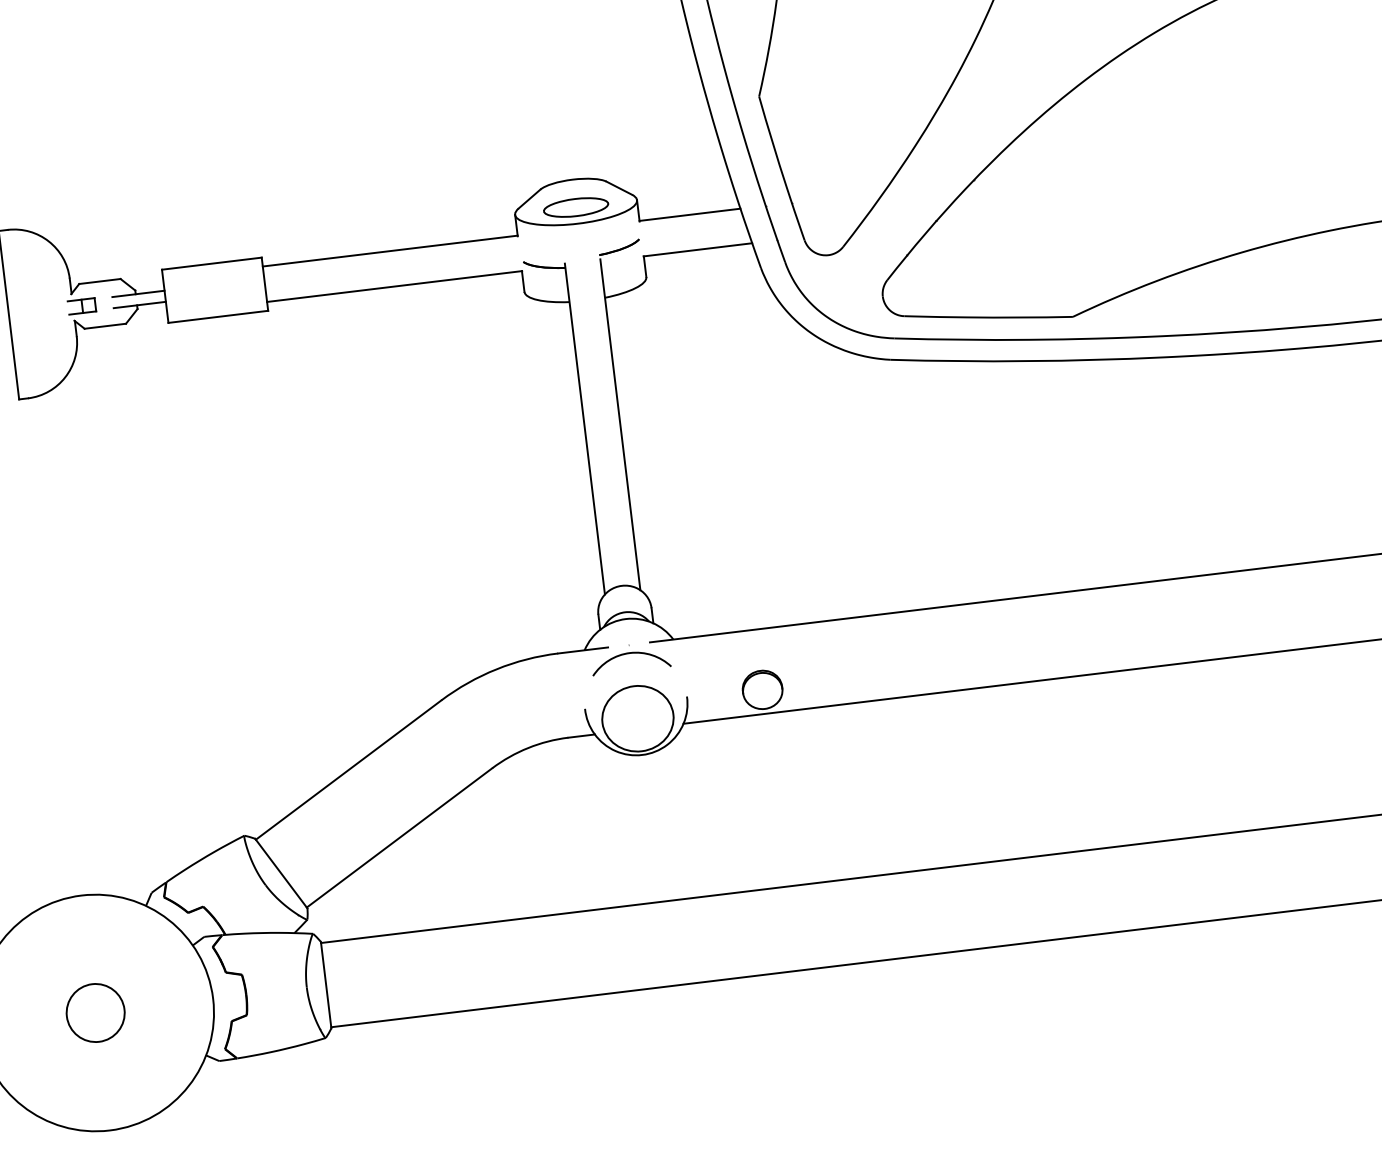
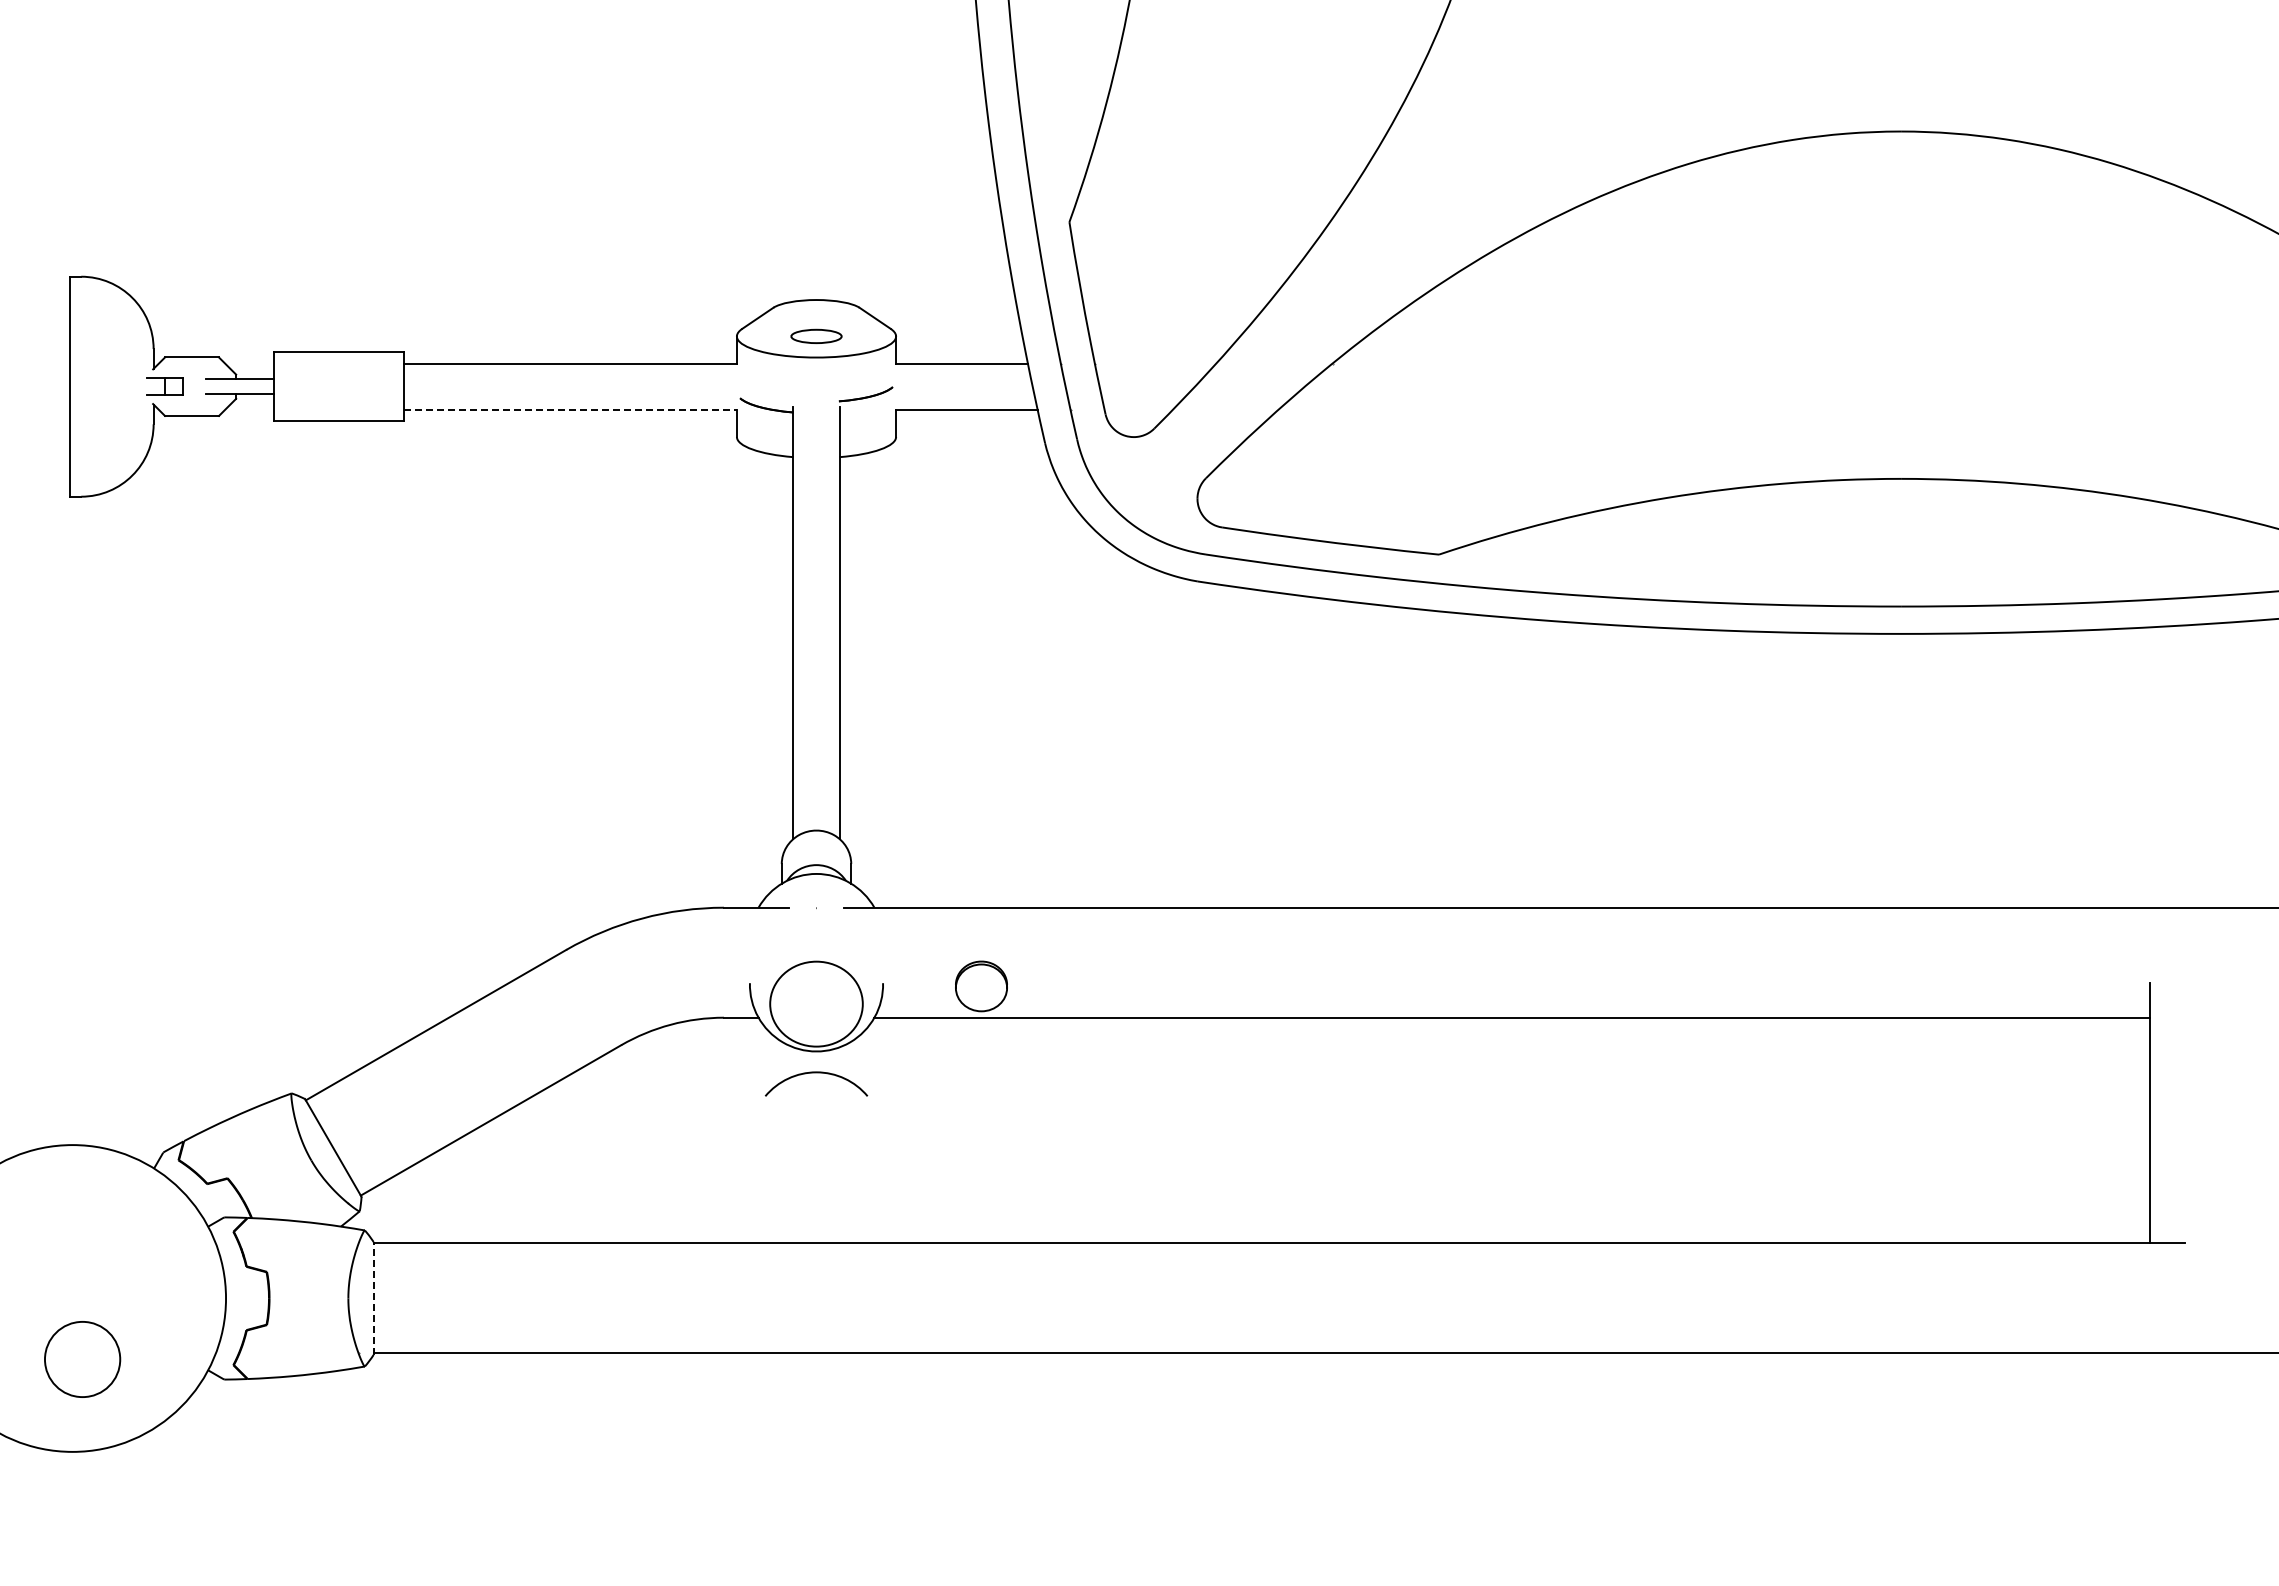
part: (576, 207) -> (816, 336), size x0.6
line: (394, 286) -> (570, 409), solid -> dashed
arc: (630, 653) -> (816, 1073), moved
line: (325, 984) -> (373, 1297), solid -> dashed
circle: (95, 1013) -> (82, 1359), moved

